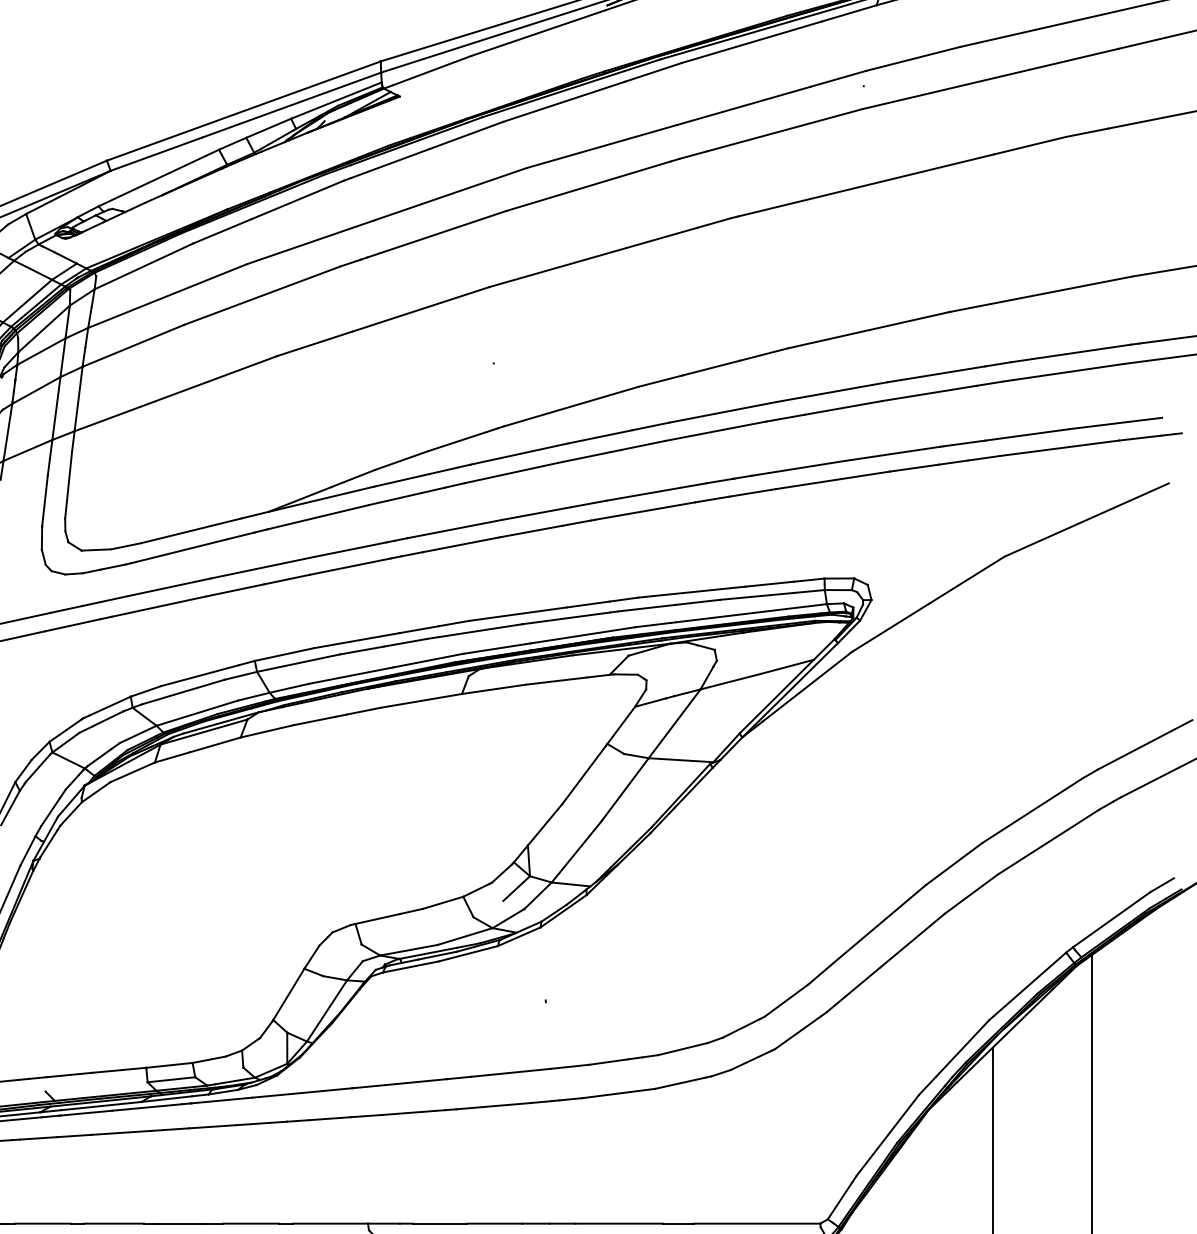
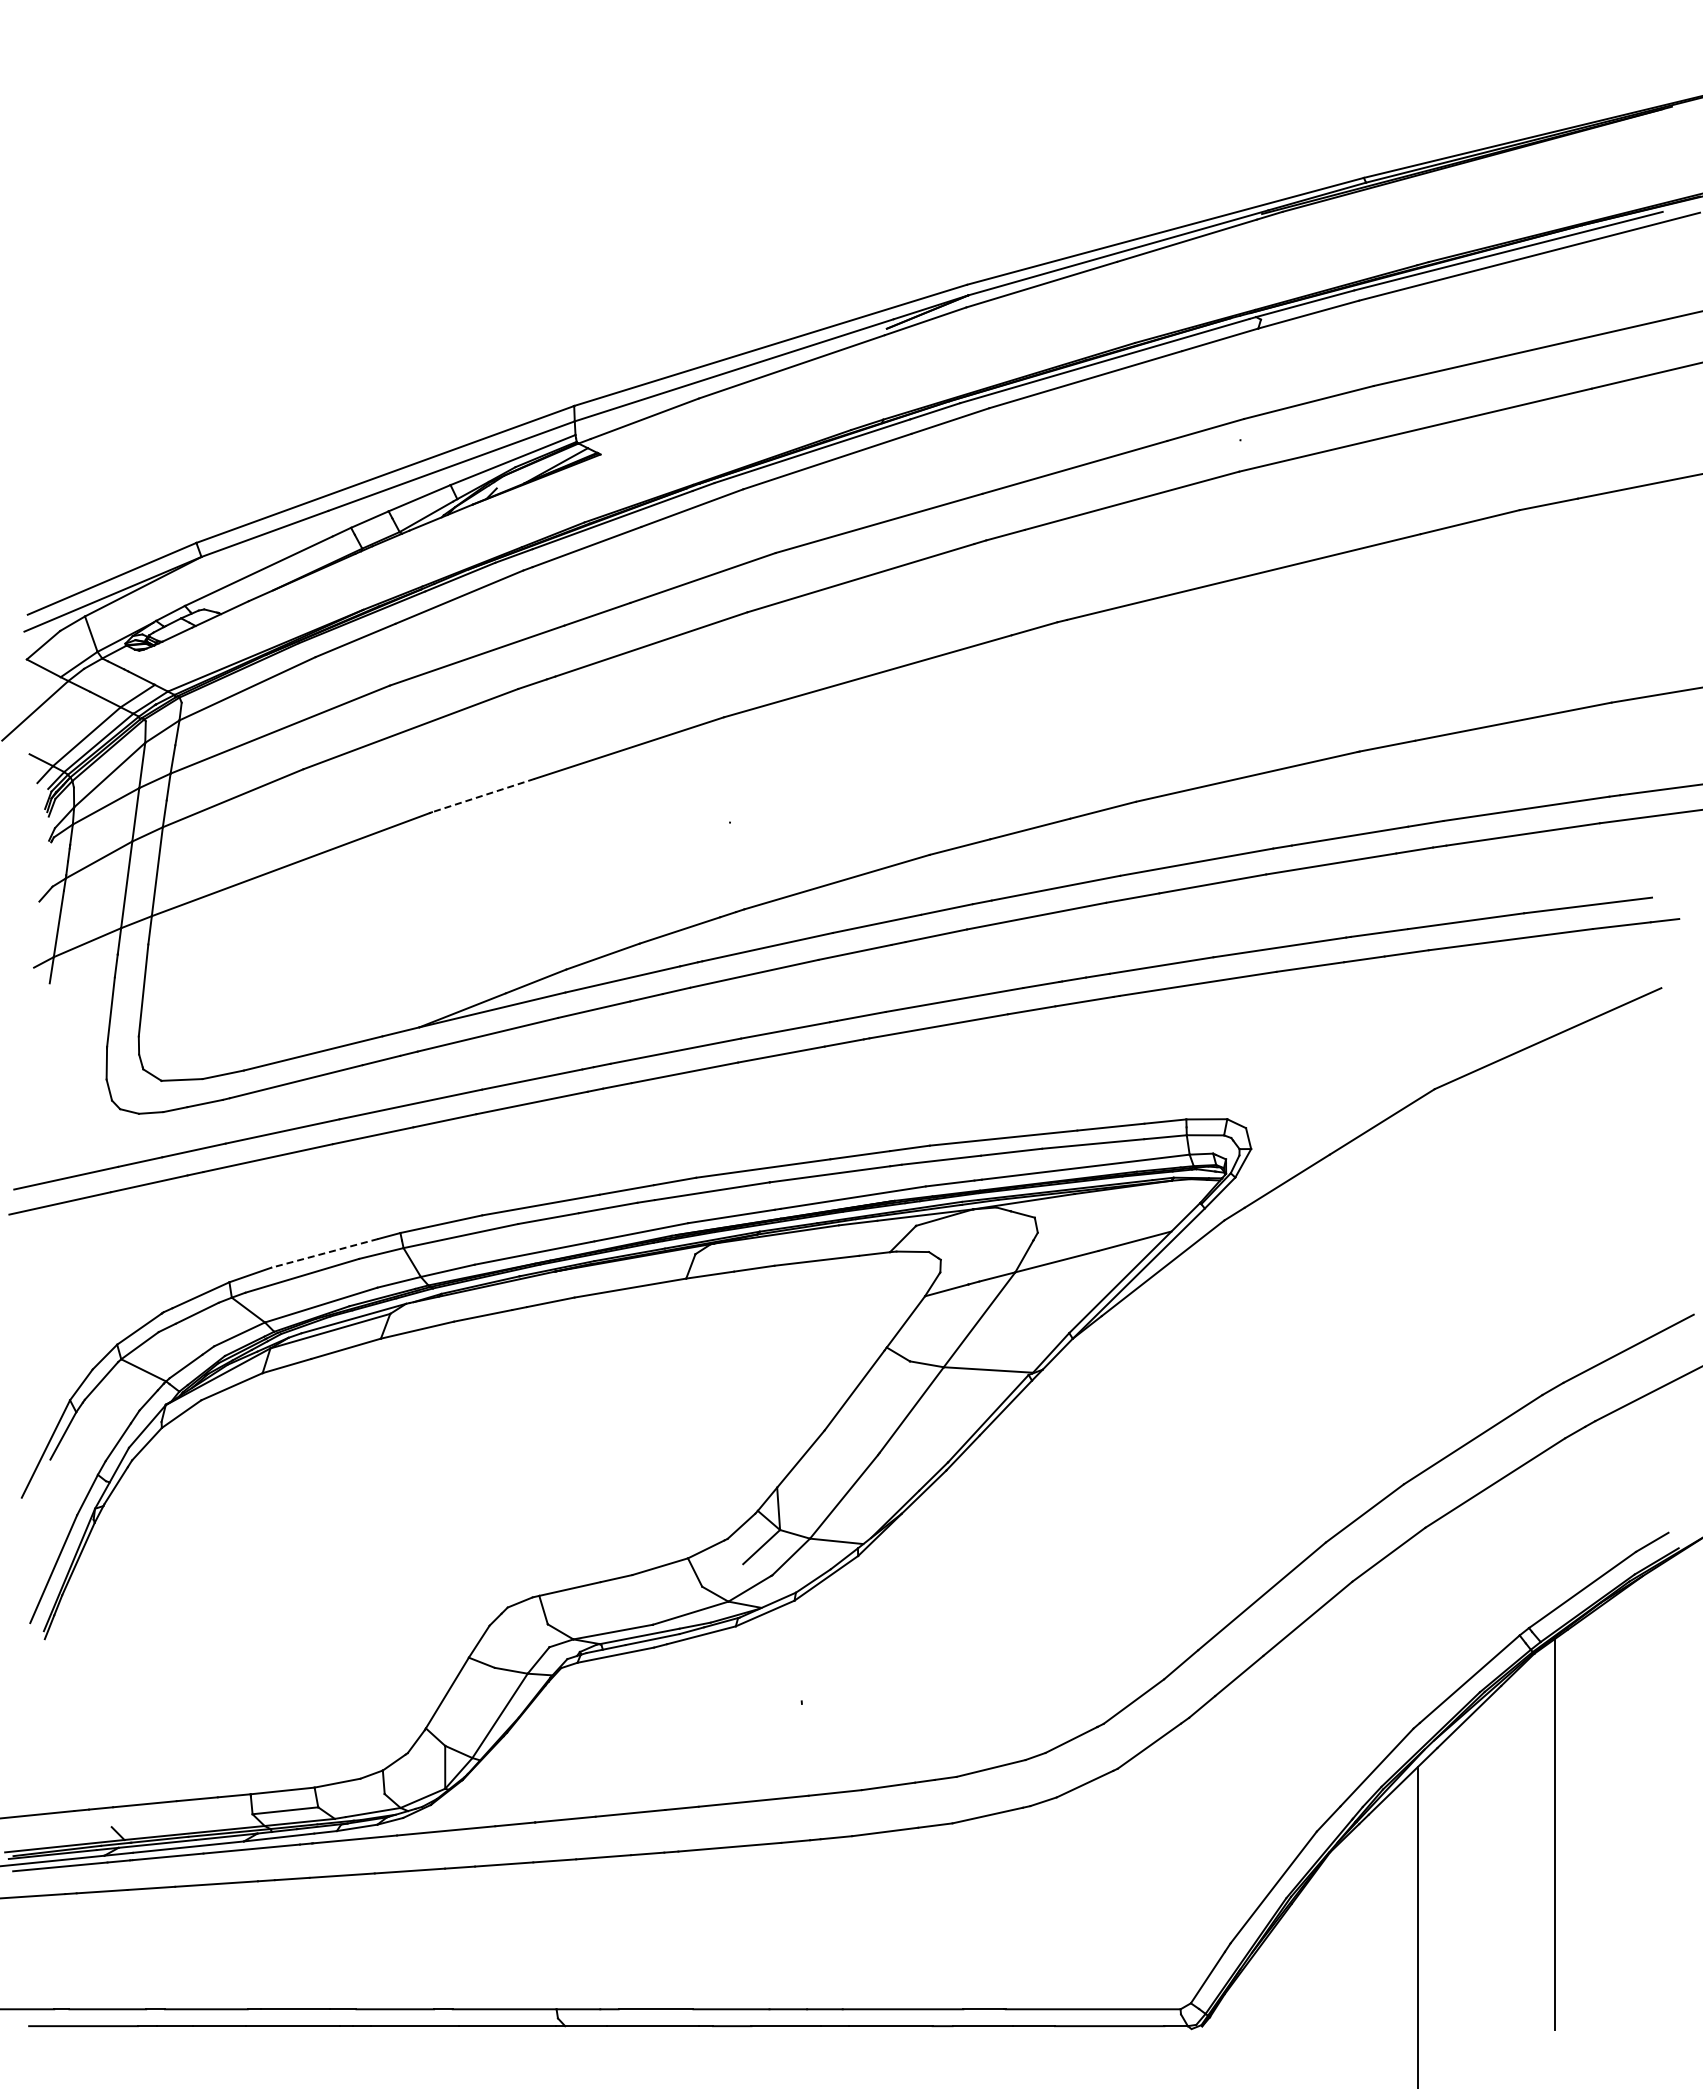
line: (314, 343) -> (482, 795), solid -> dashed
line: (199, 675) -> (324, 1253), solid -> dashed

